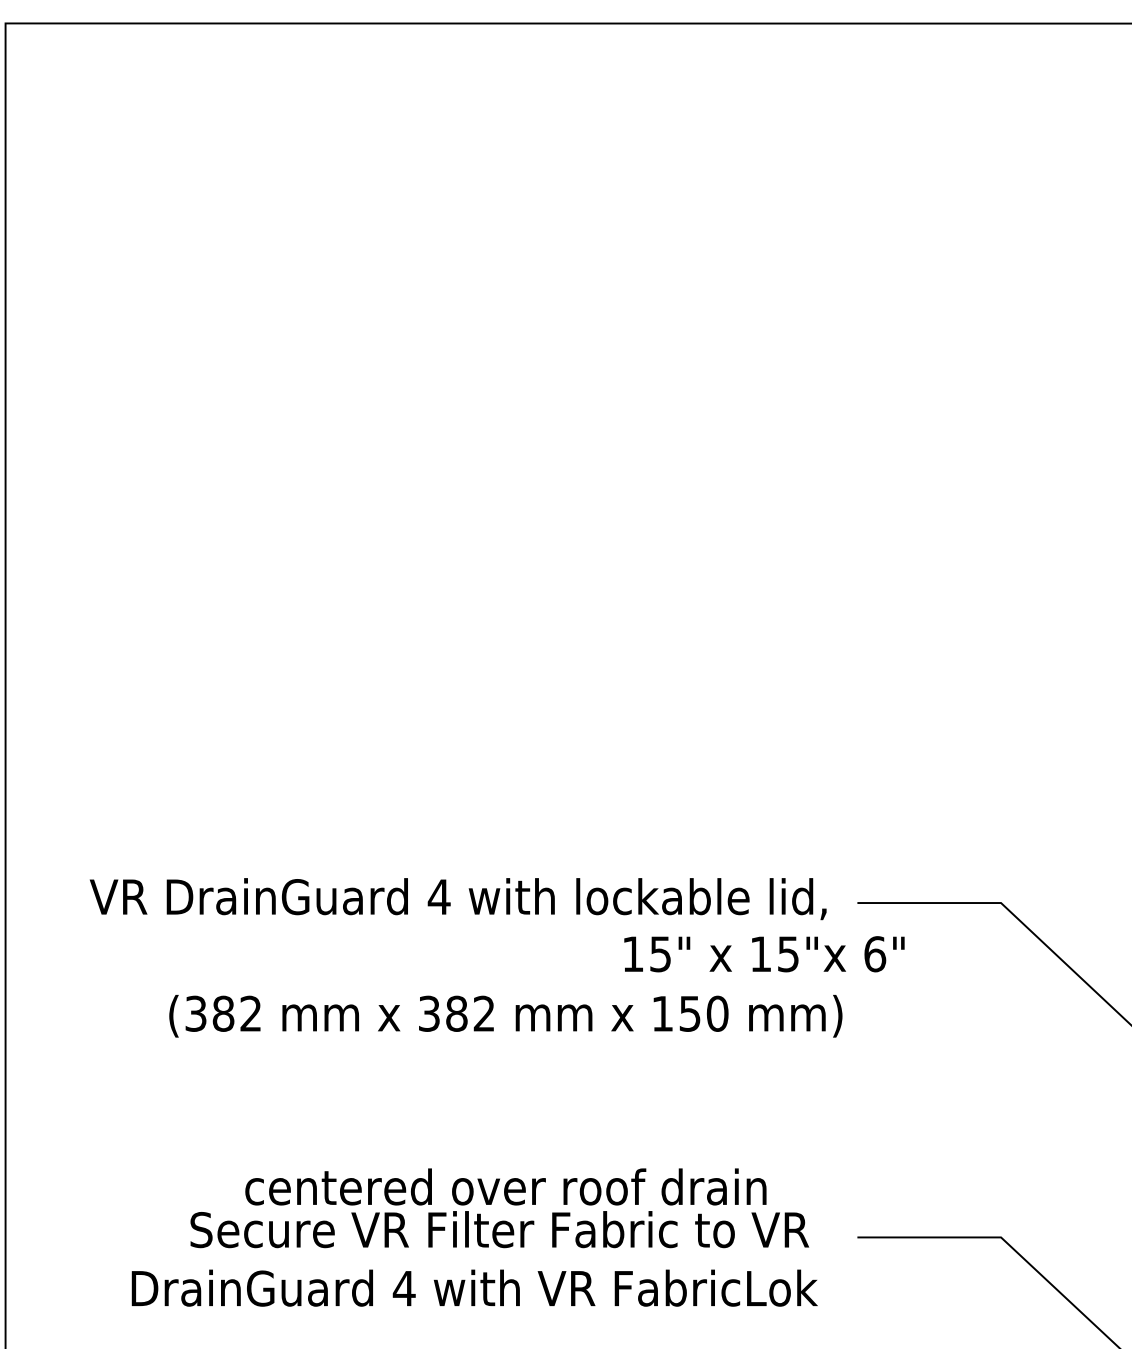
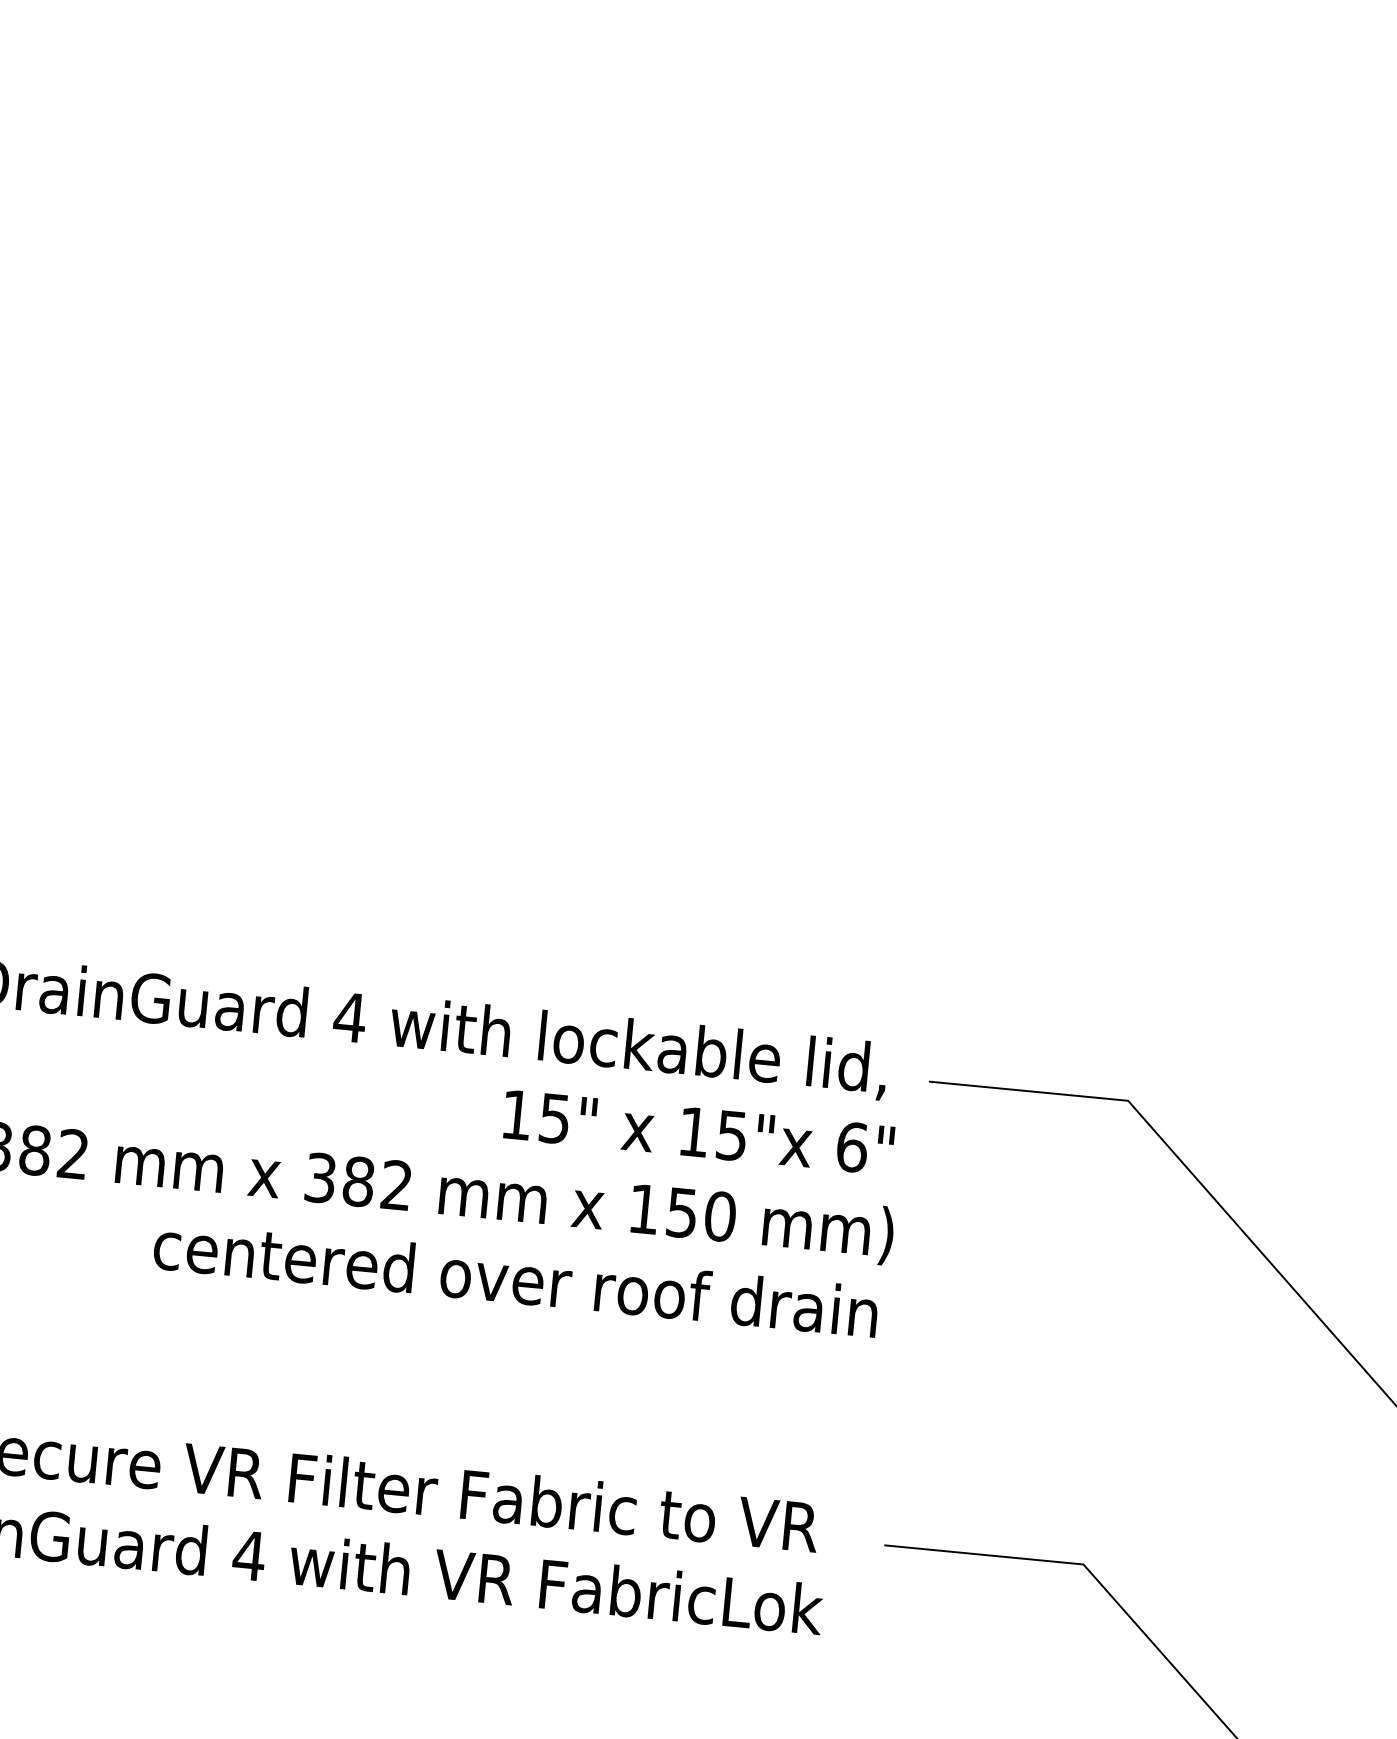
text: (764, 954) -> (698, 1132), moved
text: (505, 1186) -> (515, 1277), moved

